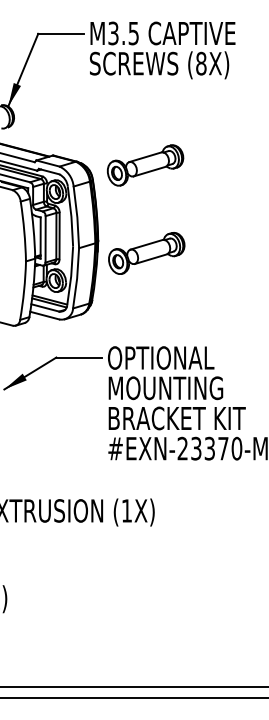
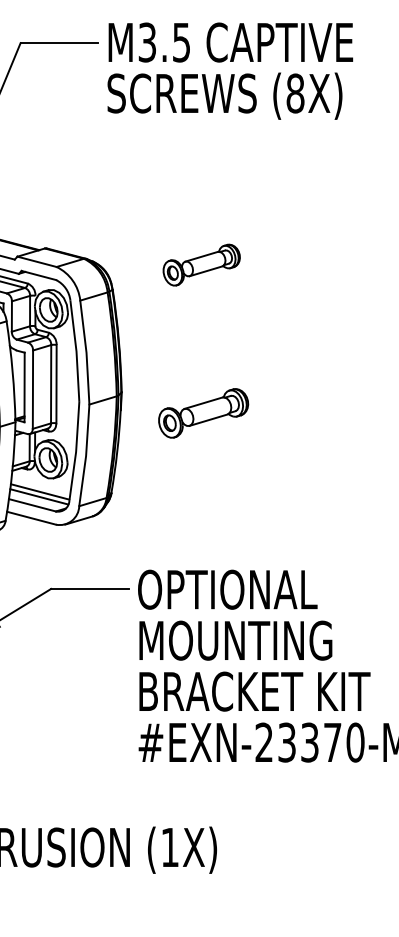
part: (145, 165) -> (201, 265), size x0.6
part: (146, 253) -> (203, 413), size x0.7

